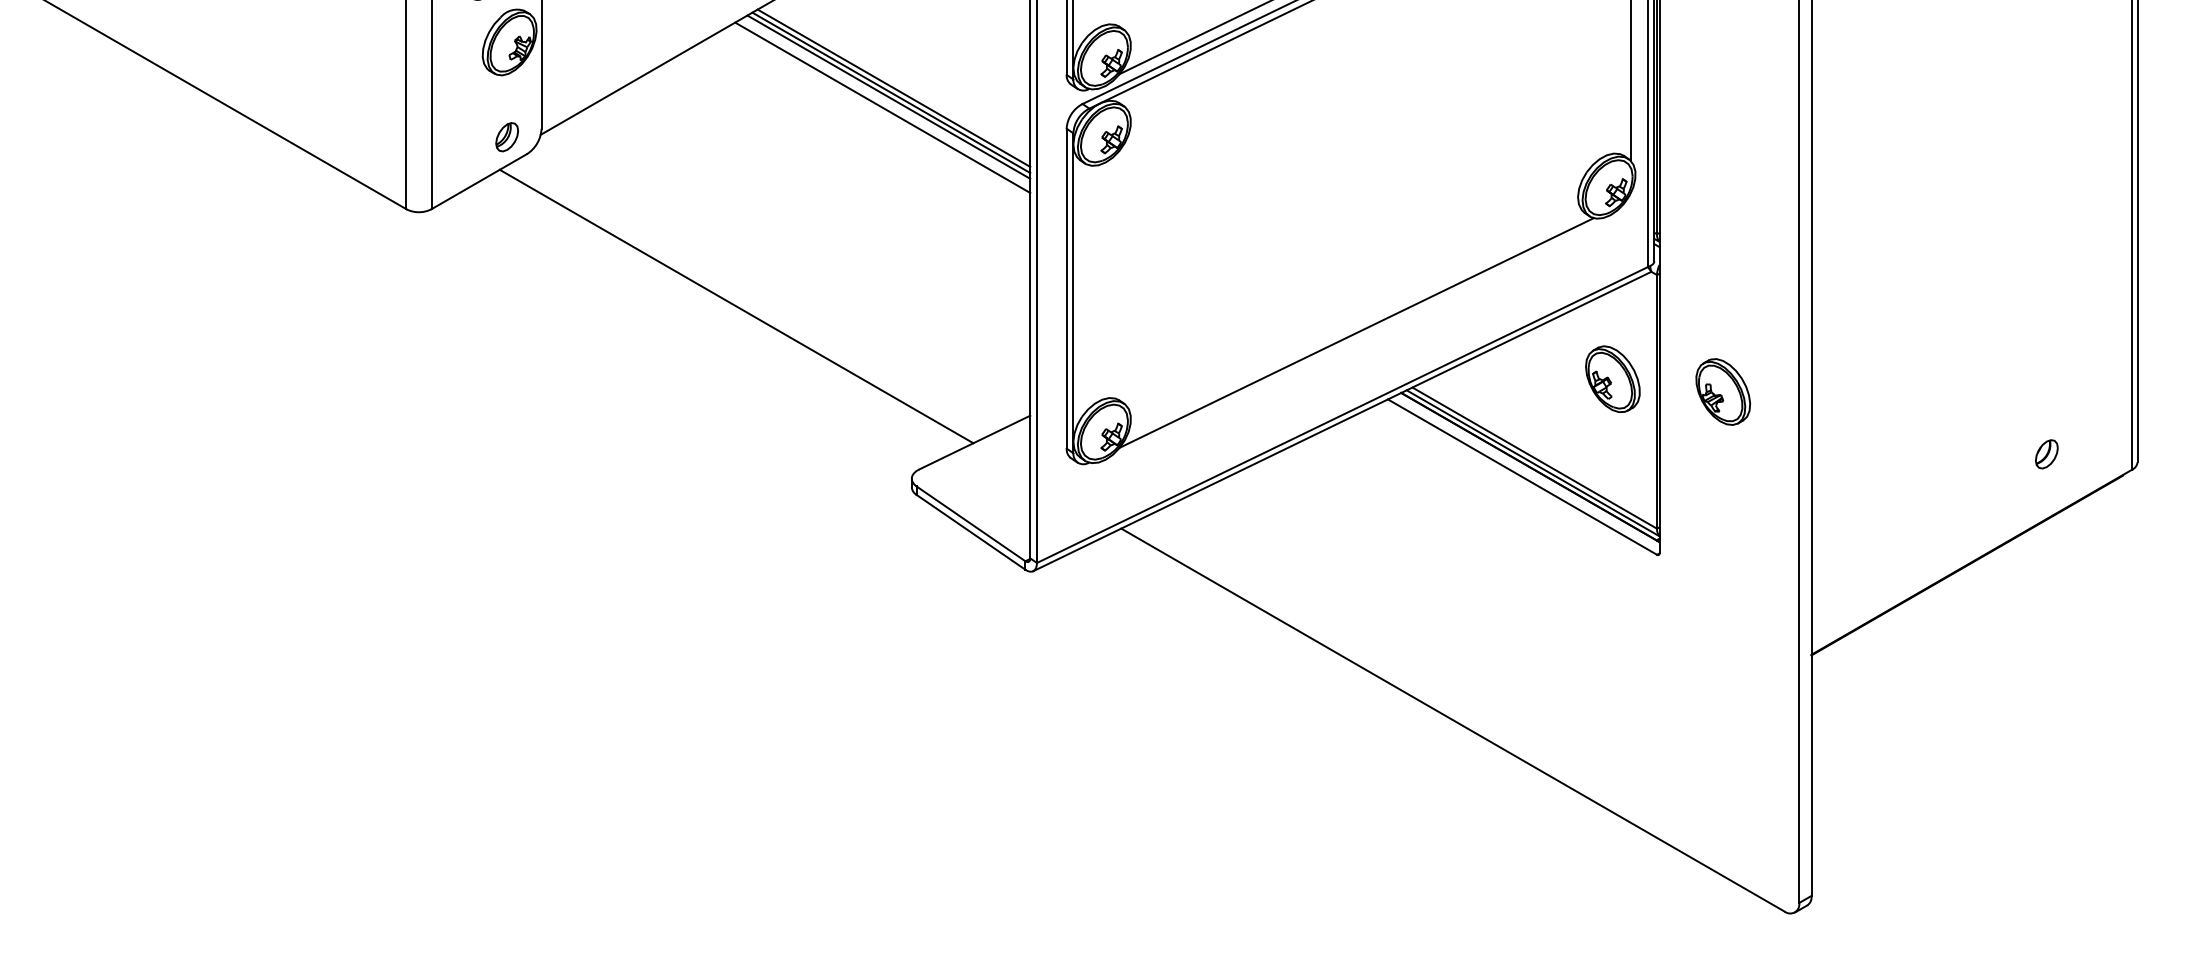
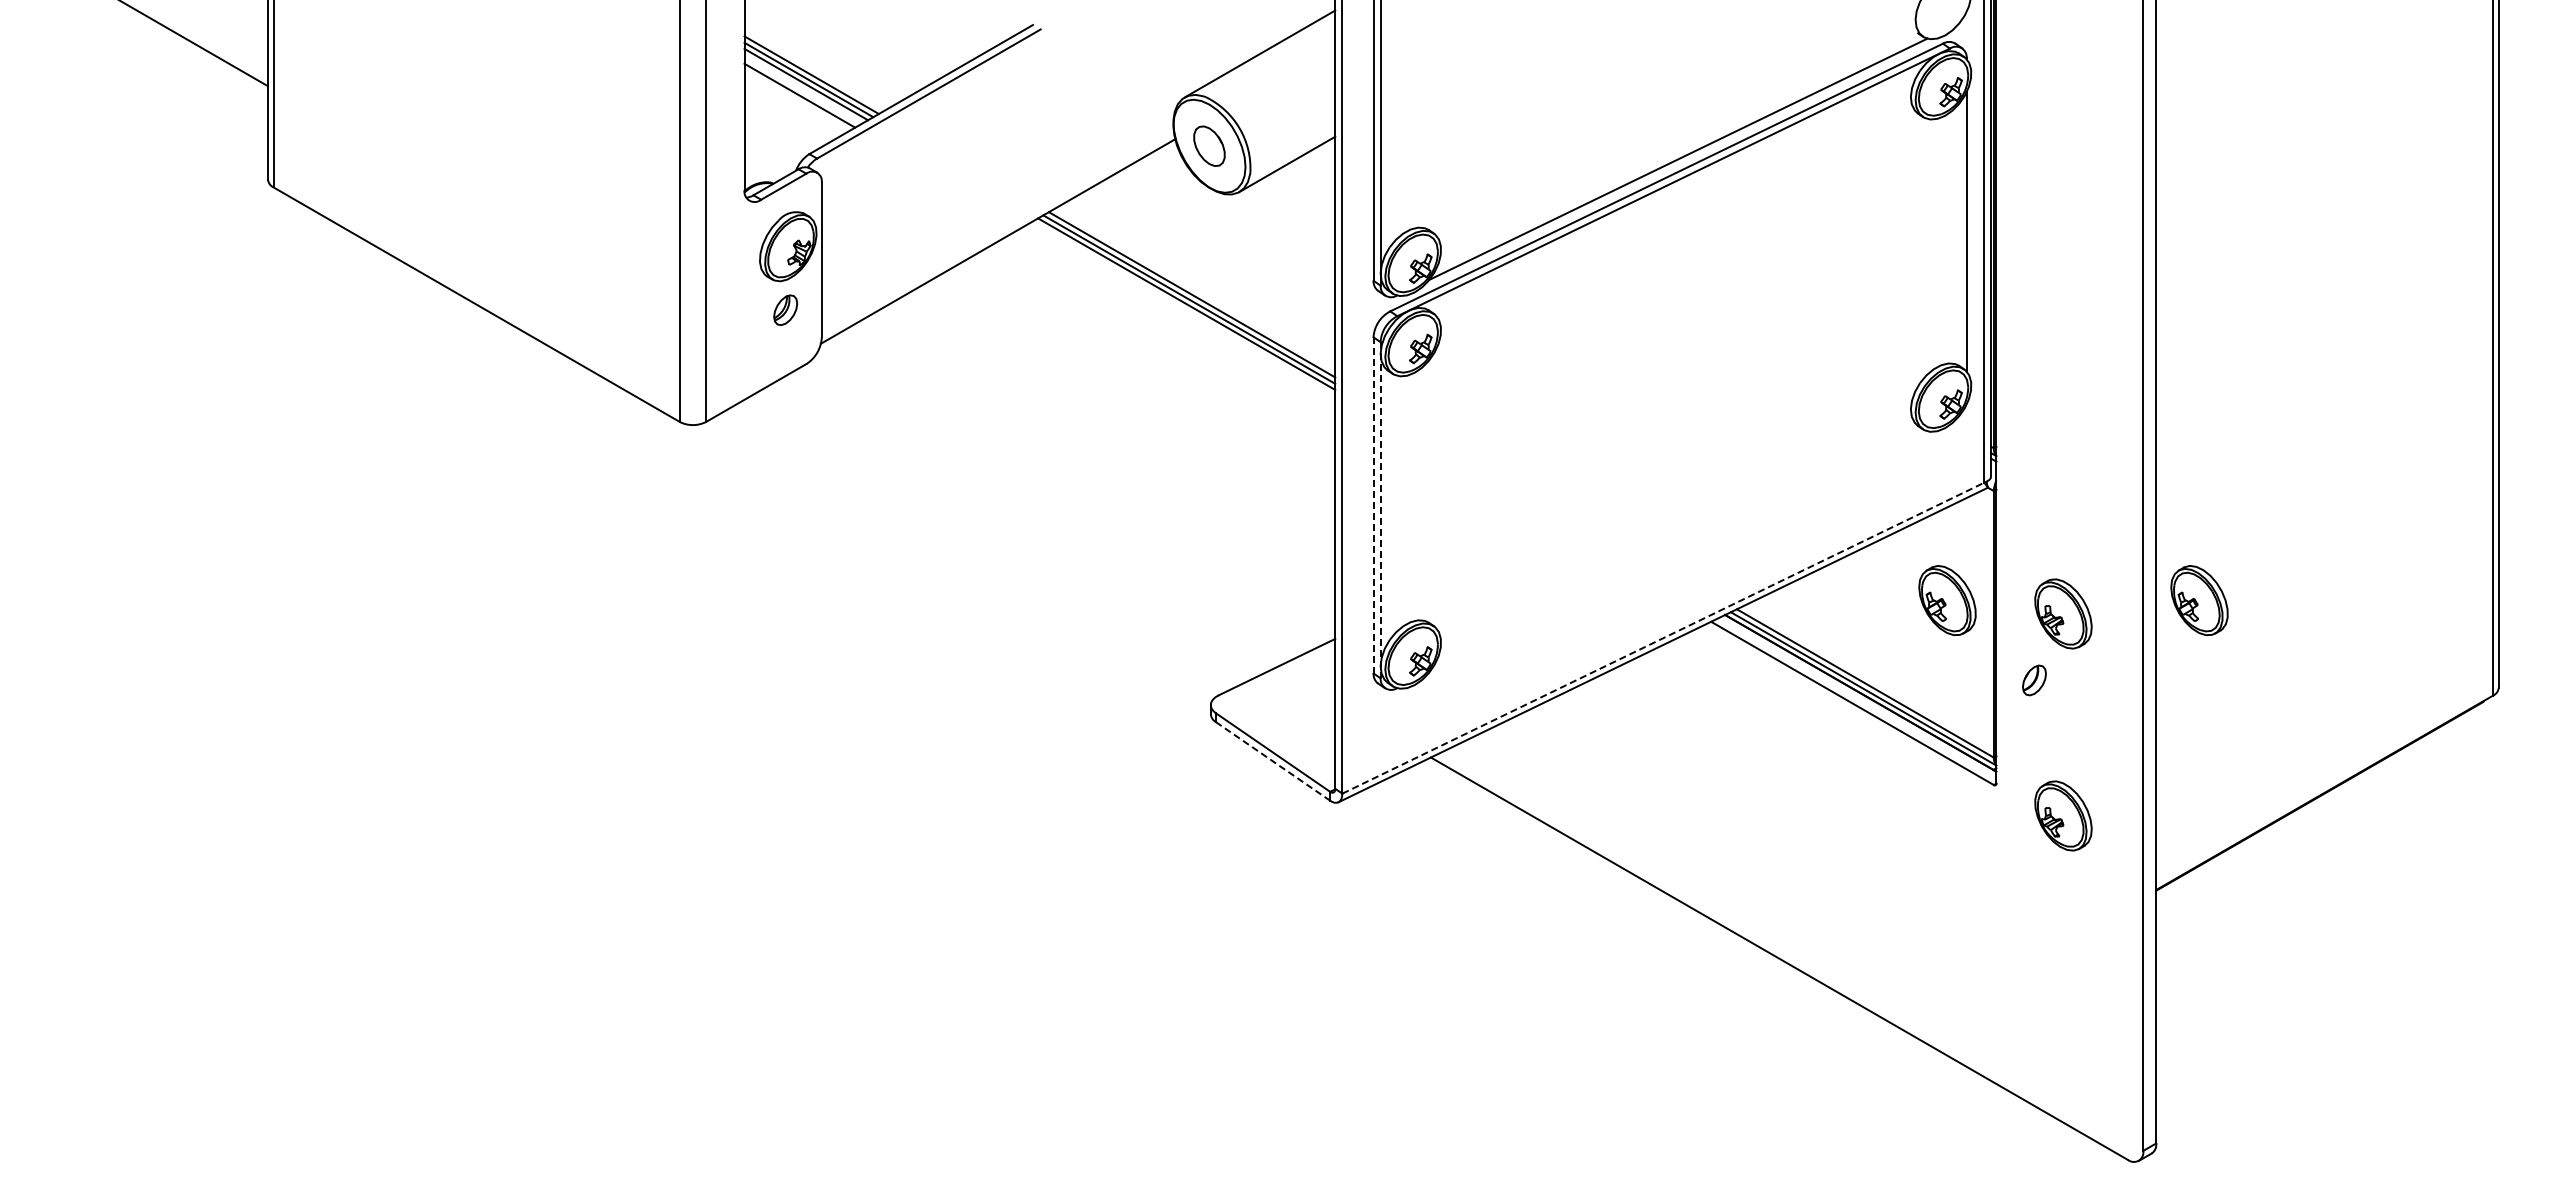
line: (882, 106) -> (1180, 314), removed
part: (507, 136) -> (785, 309), moved
line: (1066, 288) -> (1373, 505), solid -> dashed
line: (1073, 293) -> (1380, 510), solid -> dashed
line: (736, 305) -> (1026, 523), removed
line: (1356, 332) -> (1678, 551), removed
part: (1852, 379) -> (2199, 600), added
line: (1342, 415) -> (1663, 638), solid -> dashed
part: (2046, 454) -> (2034, 680), moved
line: (971, 532) -> (1273, 761), solid -> dashed
part: (1723, 583) -> (2063, 815), added

